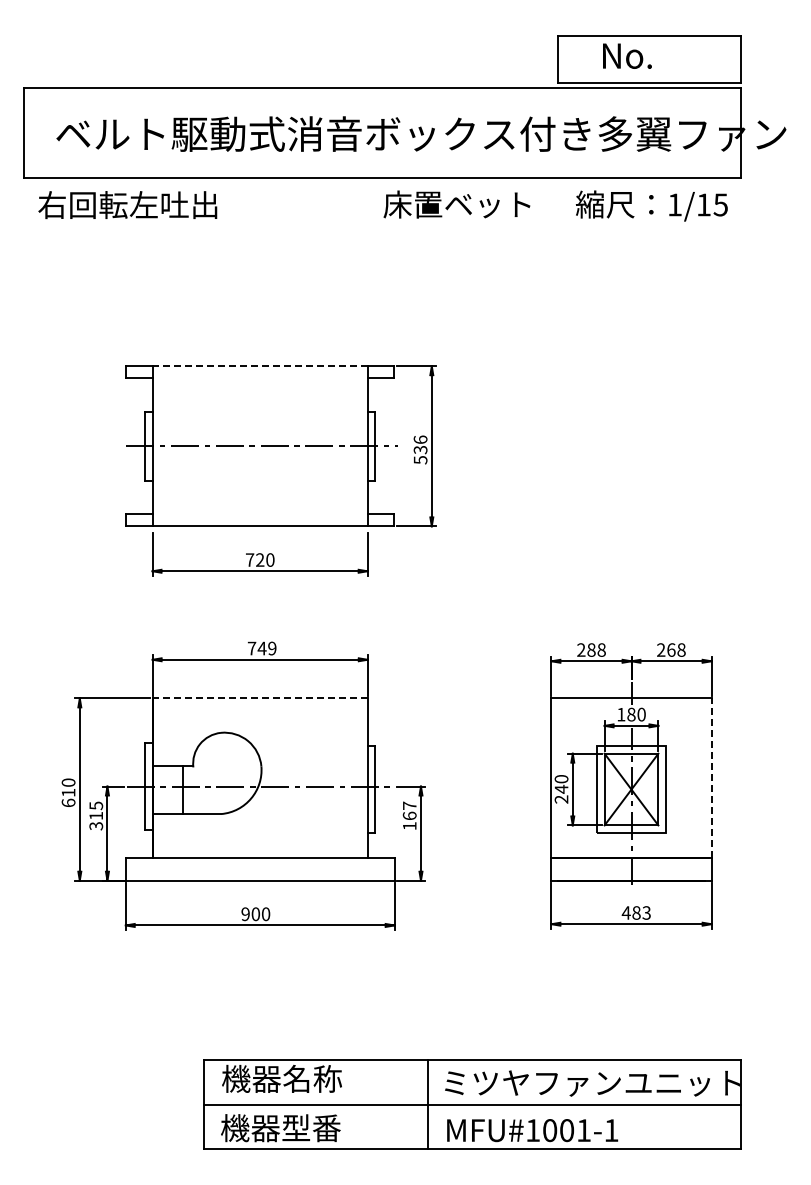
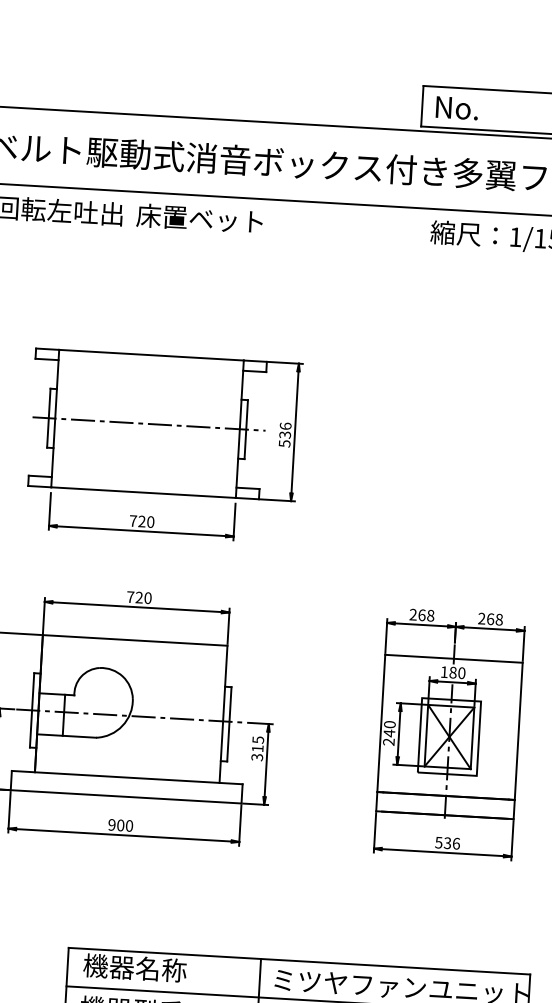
text: (627, 55) -> (457, 107), moved
text: (456, 204) -> (199, 218), moved
line: (260, 366) -> (151, 355), dashed -> solid
text: (266, 648) -> (143, 597), 749 -> 720
text: (591, 649) -> (422, 614), 288 -> 268
line: (260, 698) -> (135, 640), dashed -> solid
line: (711, 778) -> (518, 731), dashed -> solid
text: (409, 815) -> (257, 748), 167 -> 315
text: (635, 912) -> (446, 842), 483 -> 536

